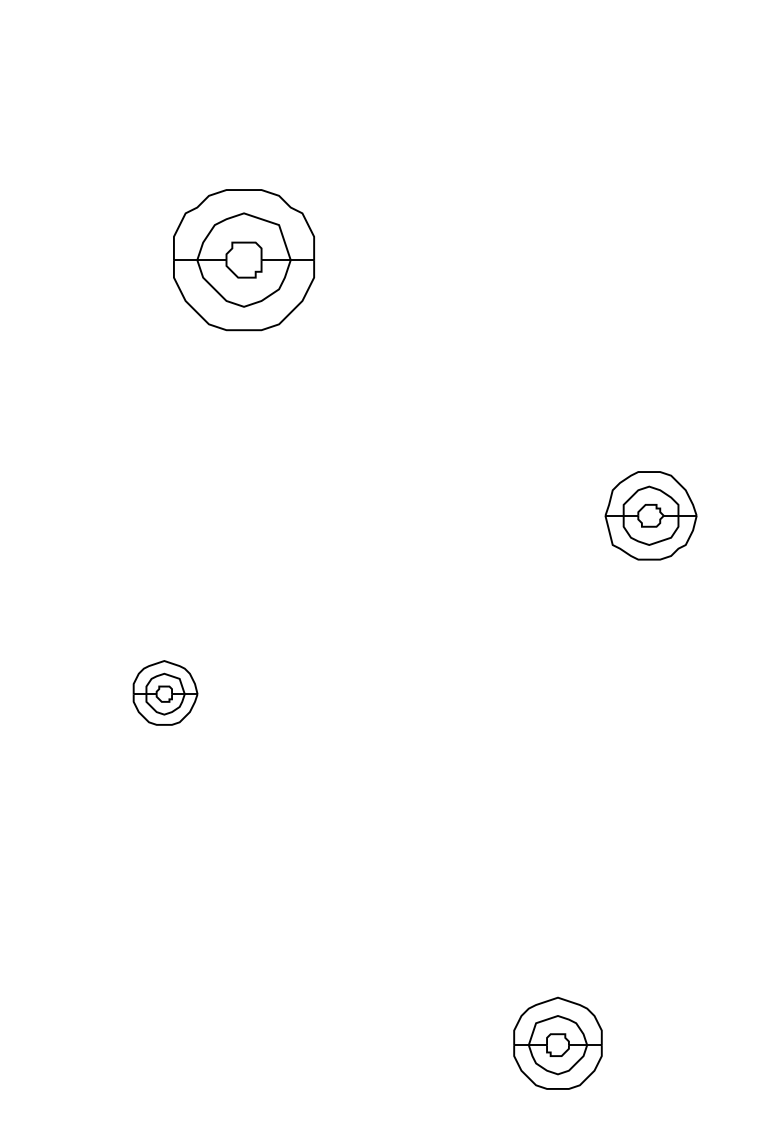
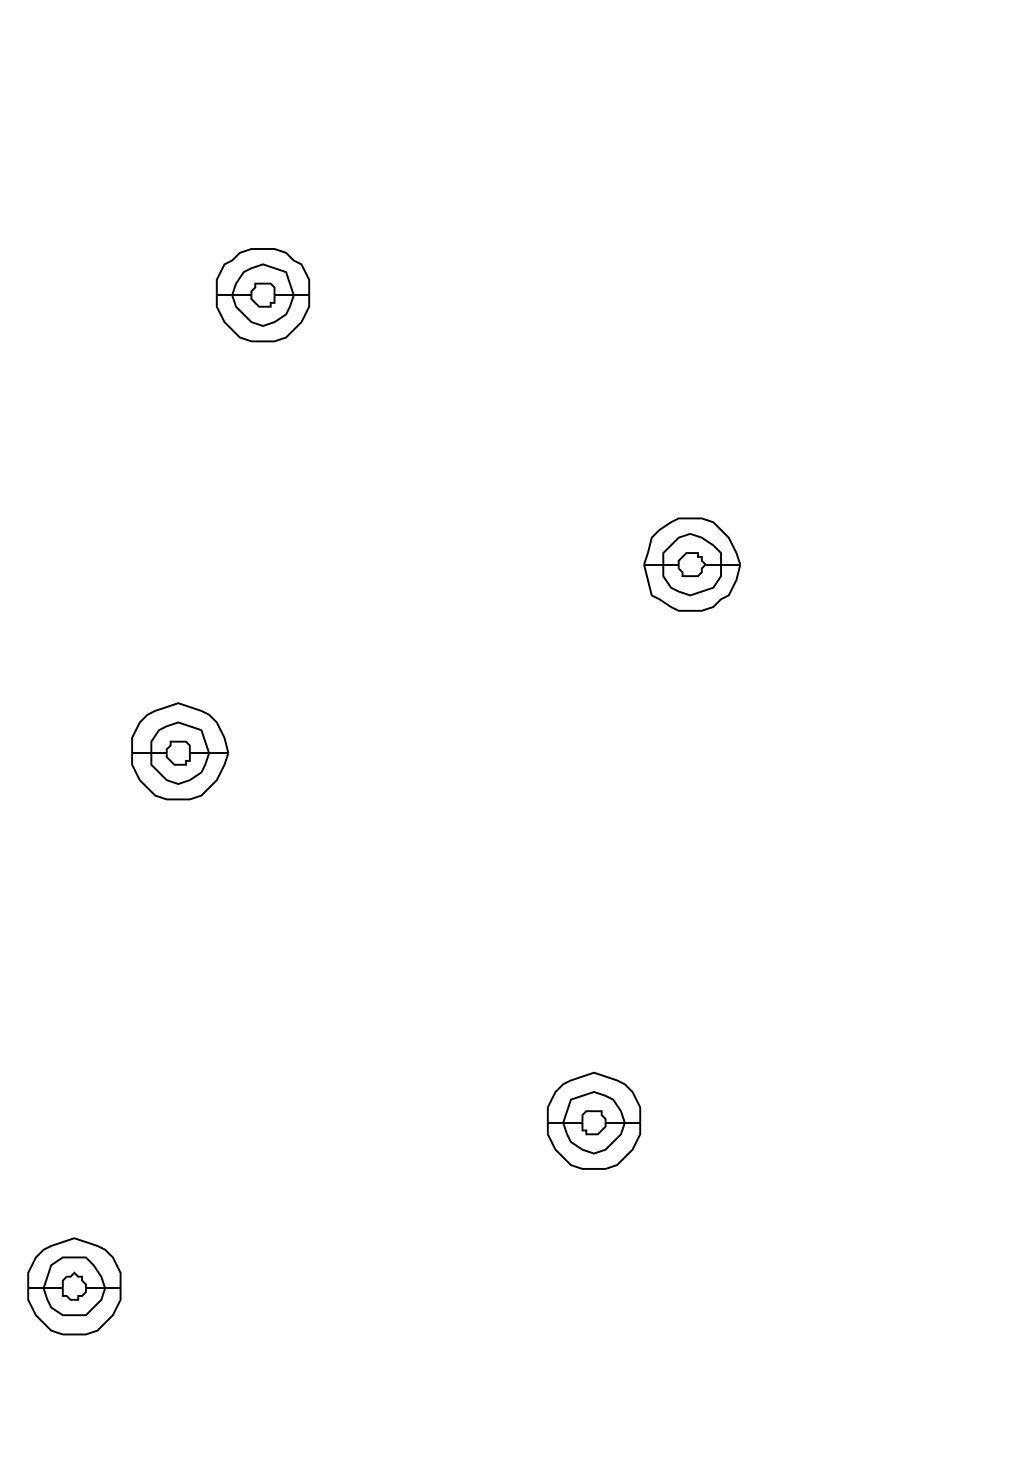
part: (243, 260) -> (262, 295), size x0.62
part: (165, 693) -> (180, 751), size x1.43

